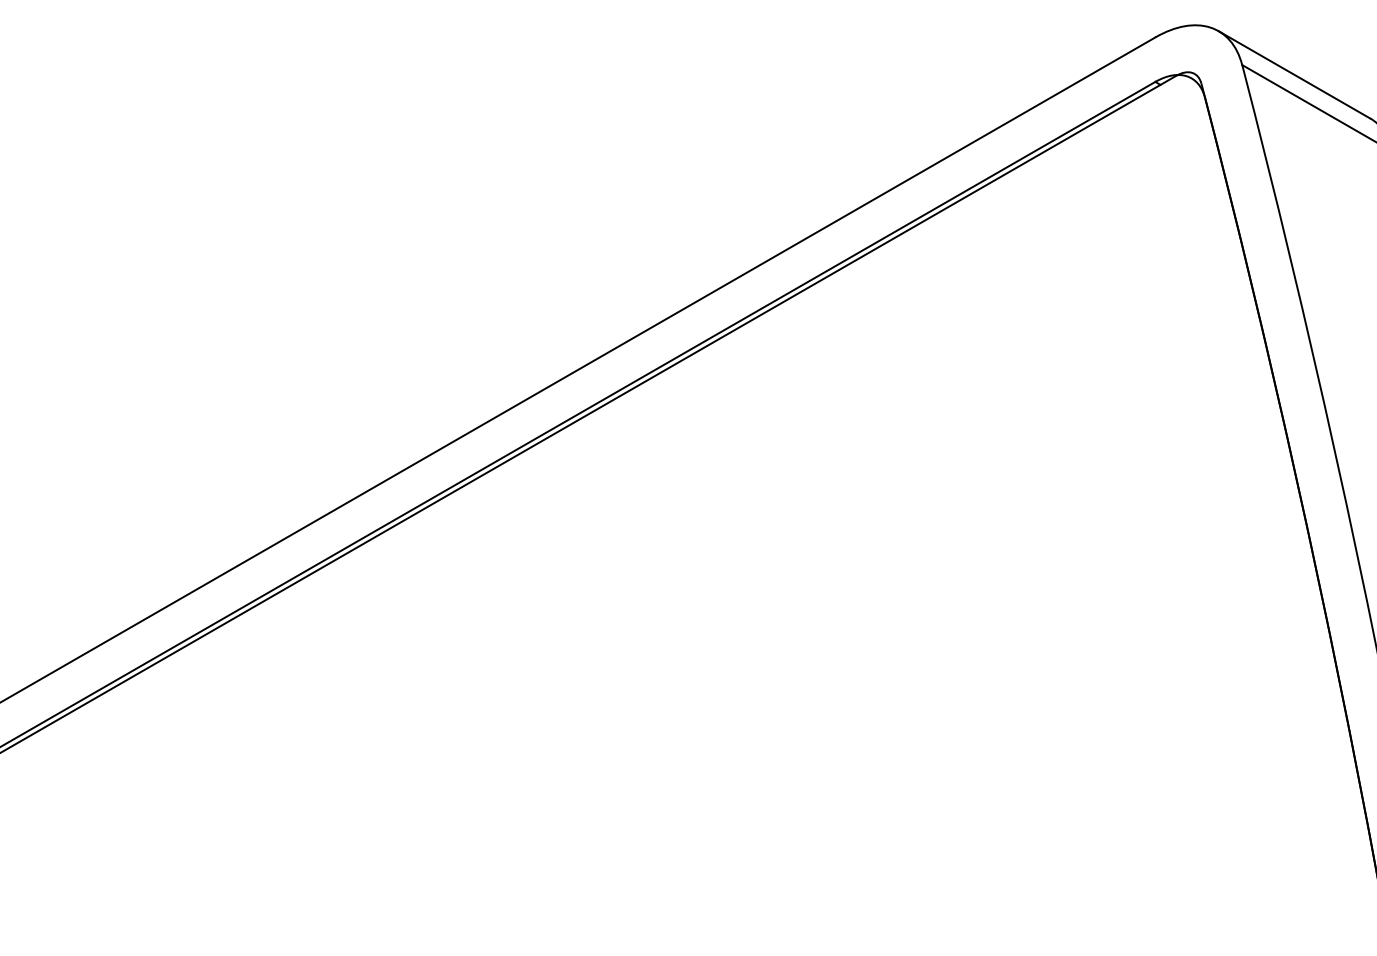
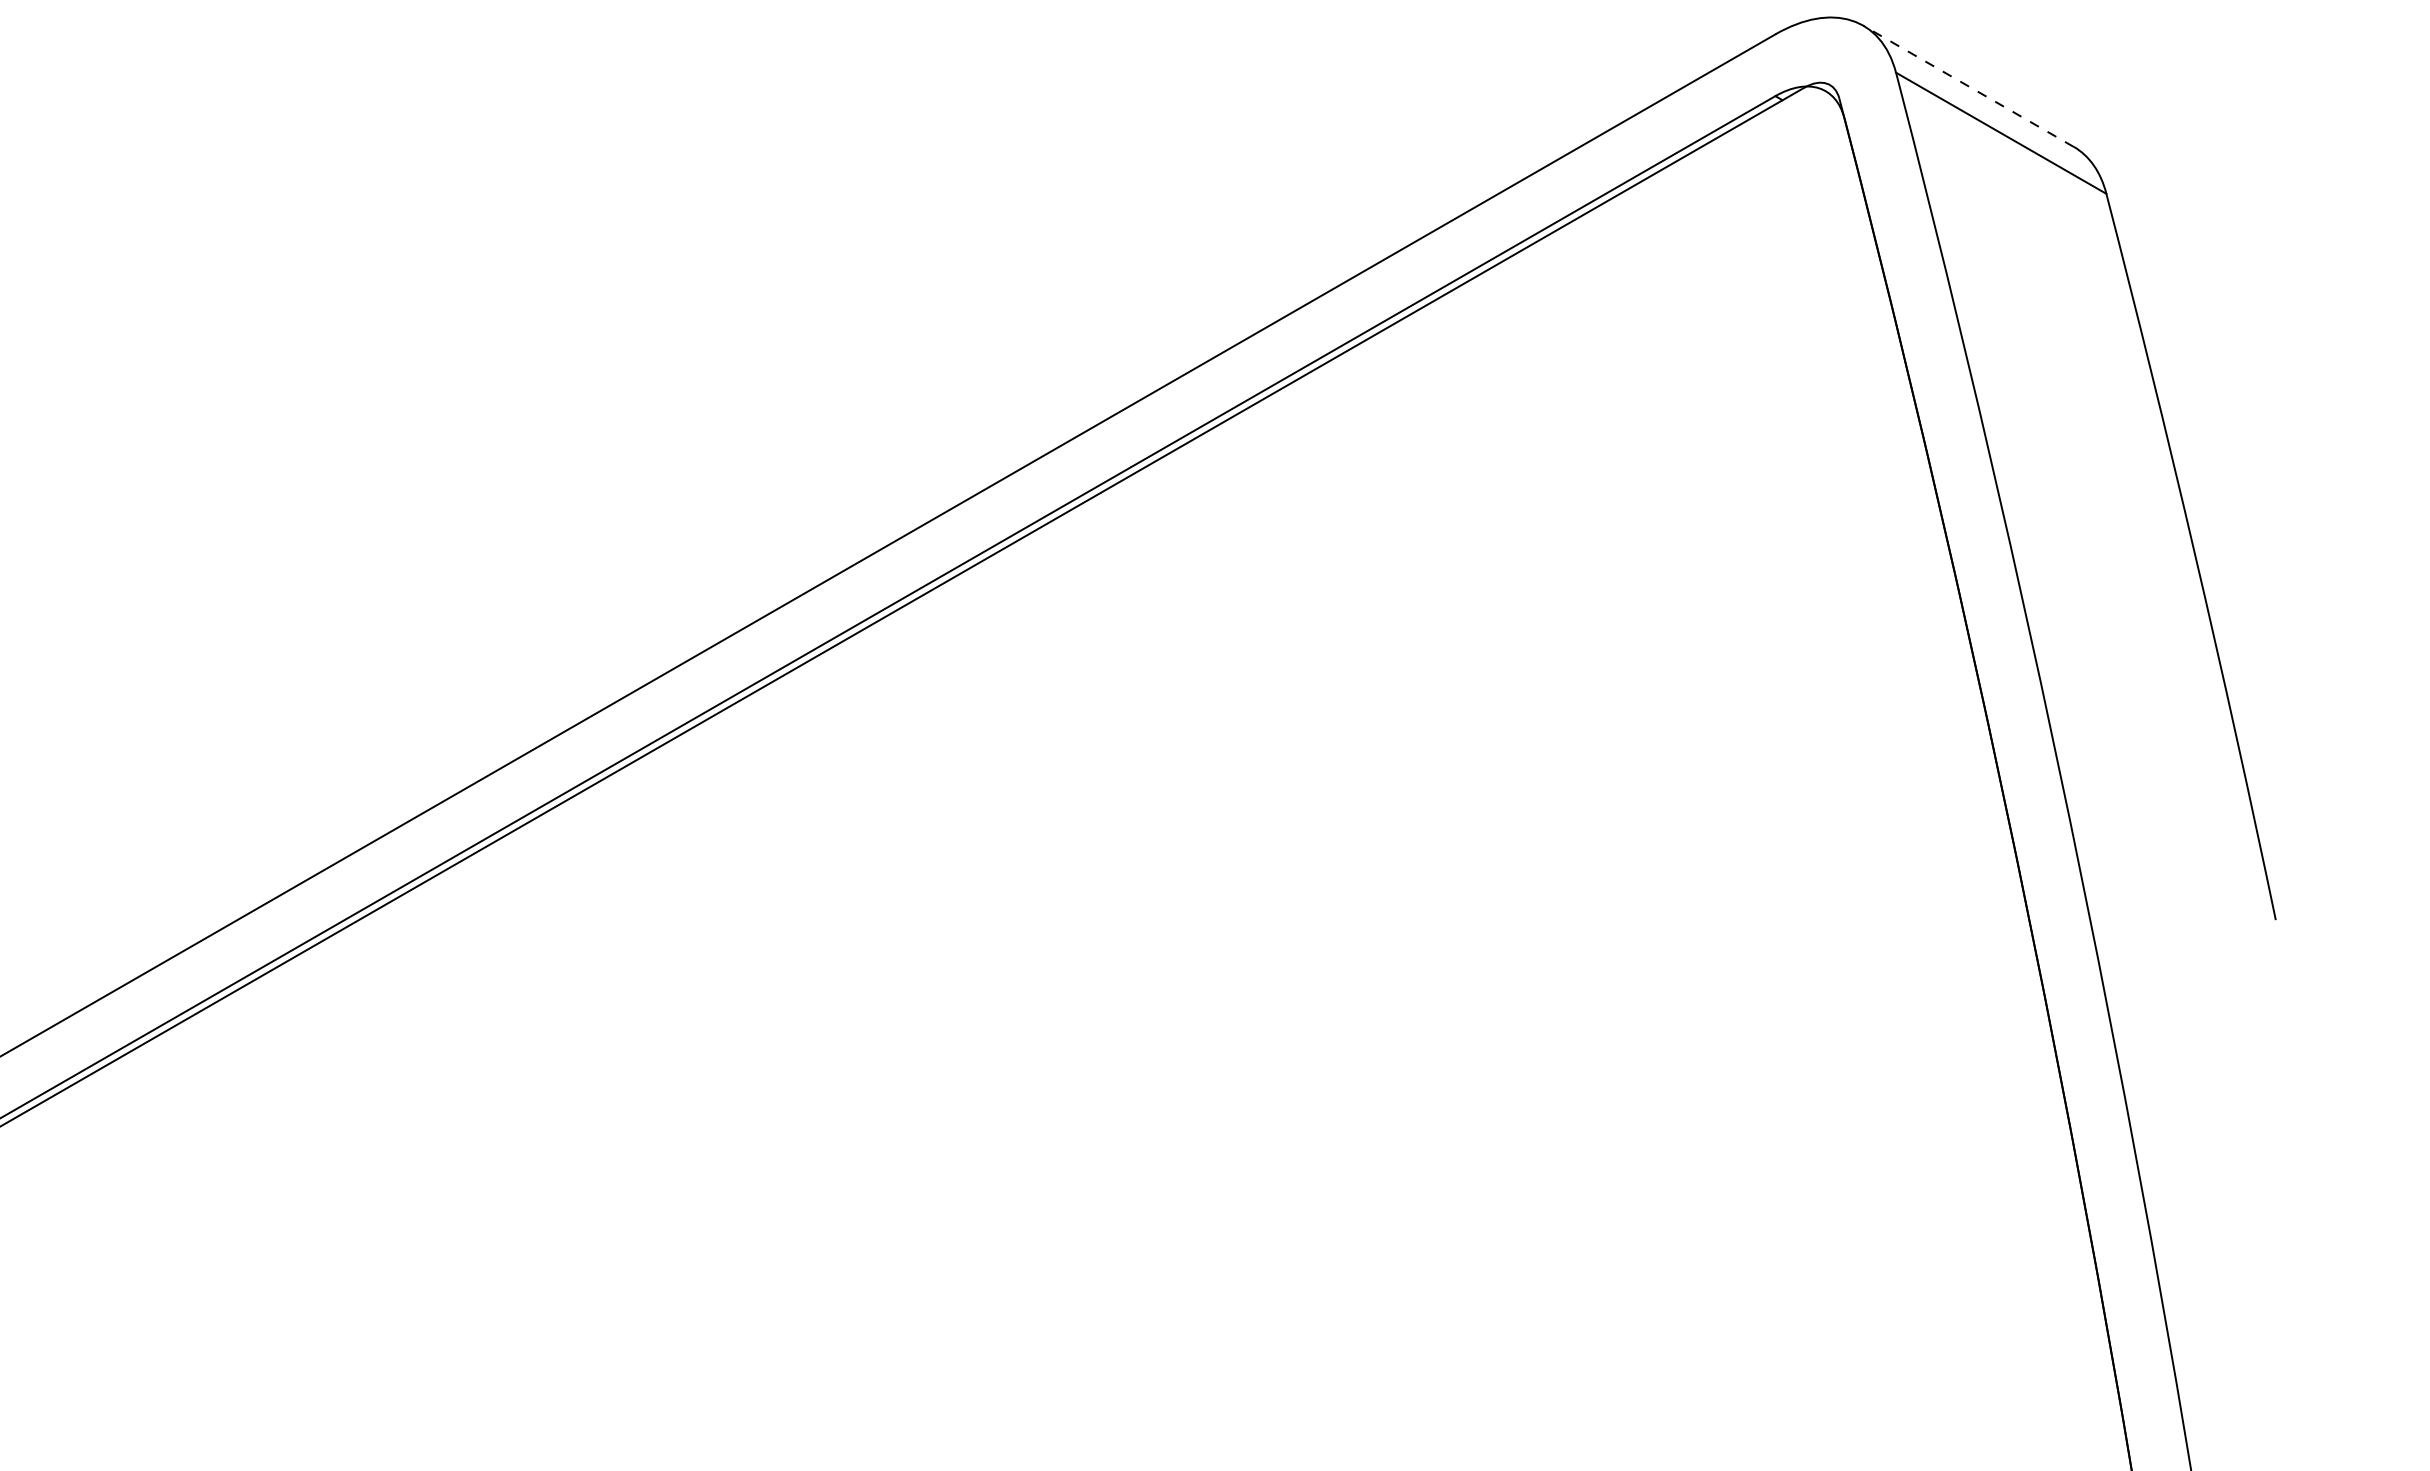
line: (1294, 74) -> (1968, 86), solid -> dashed

